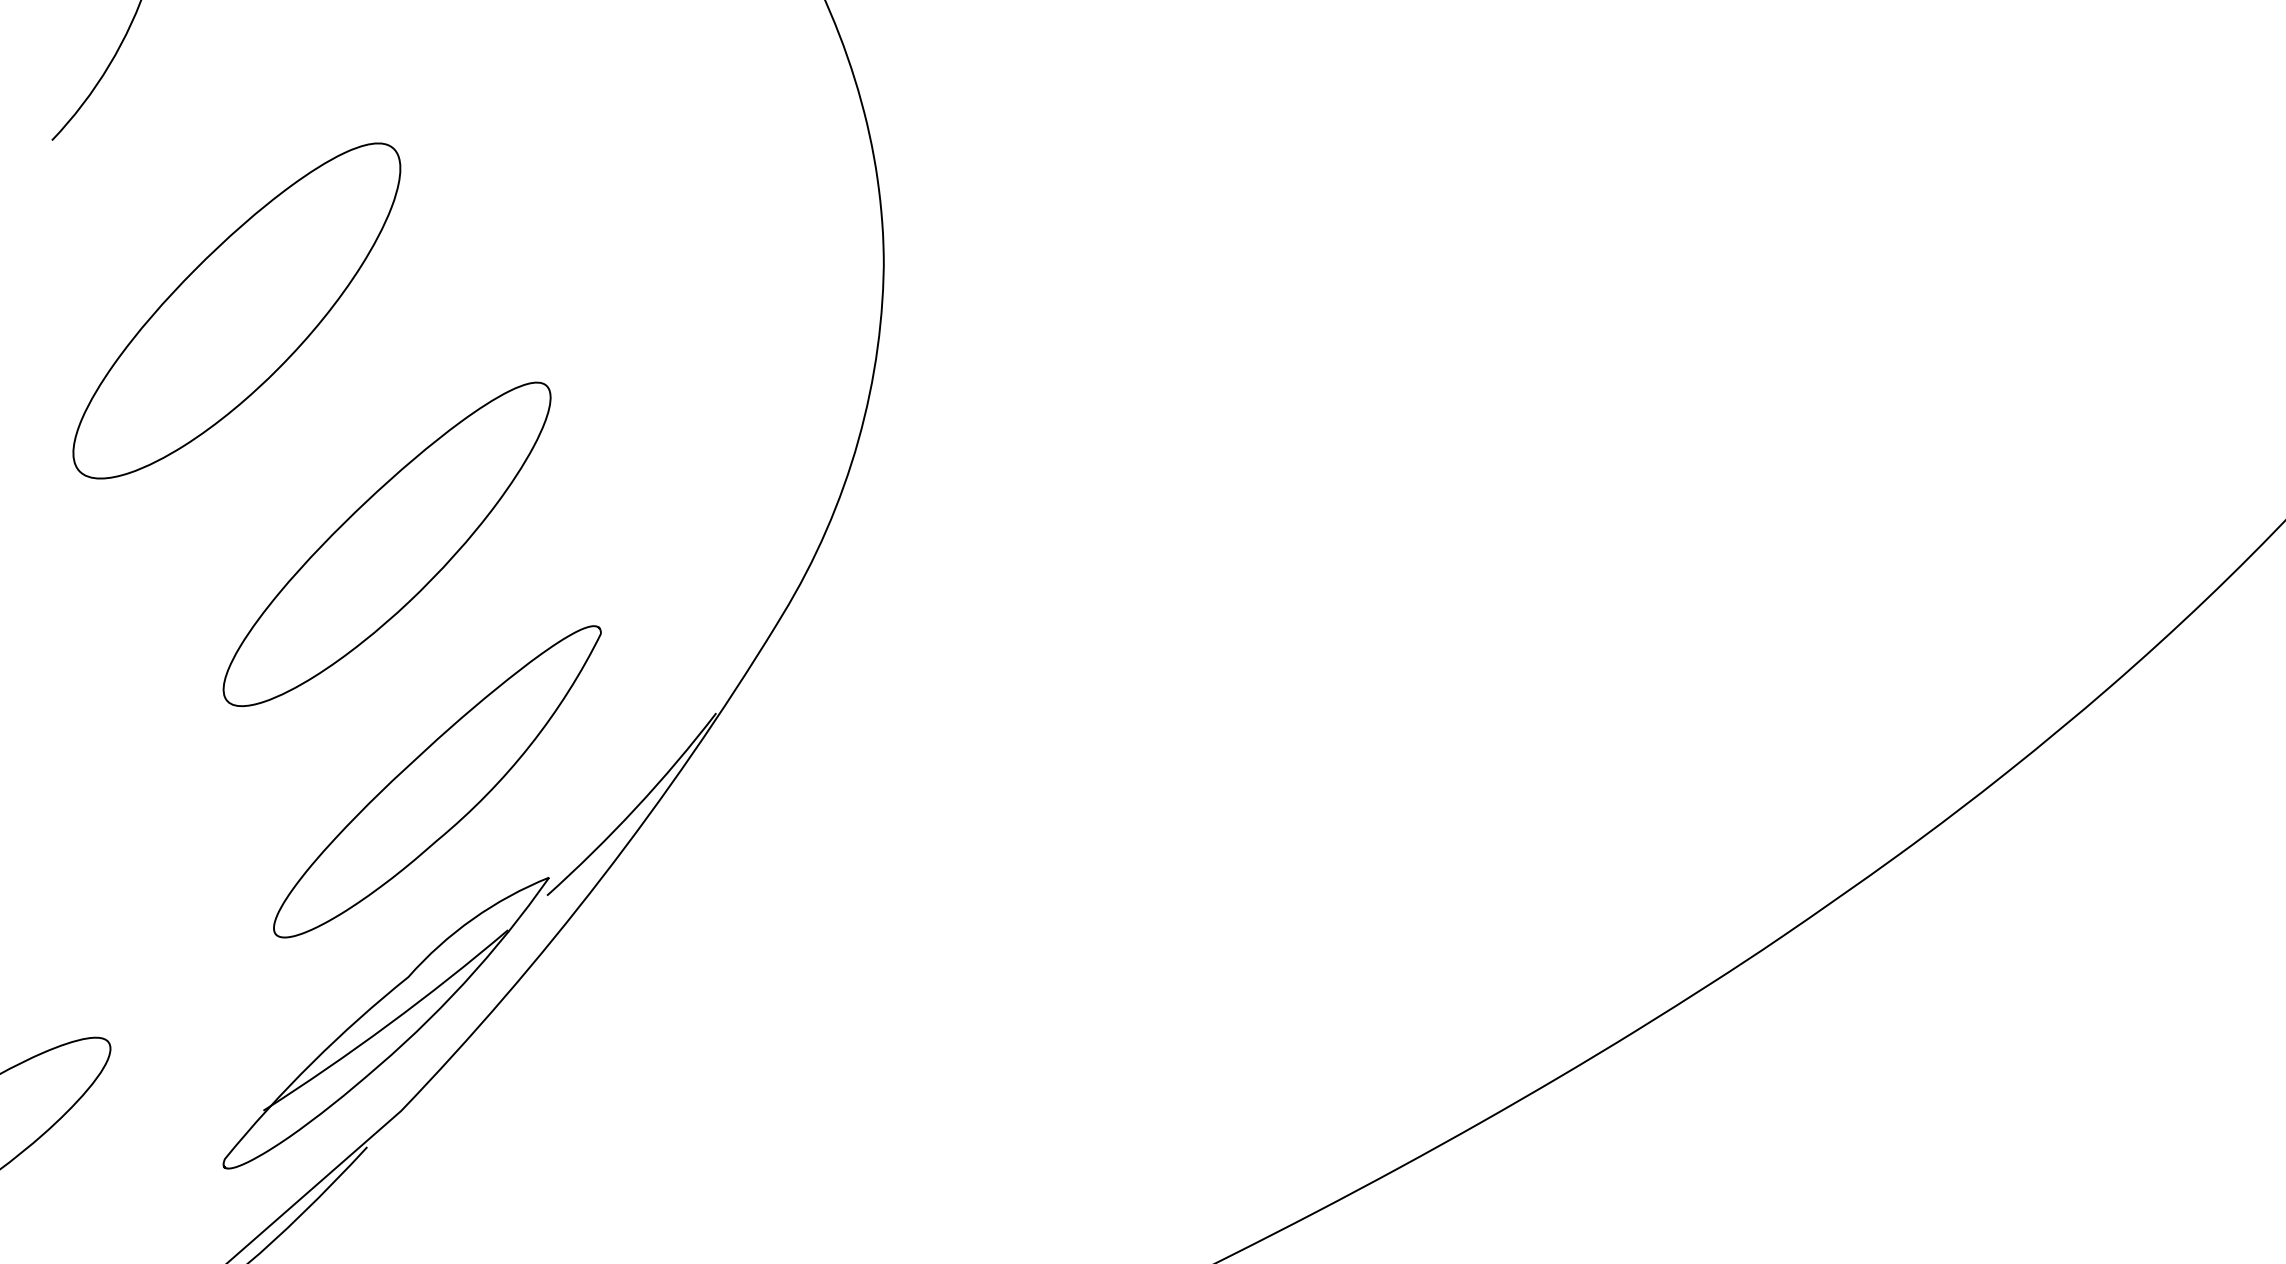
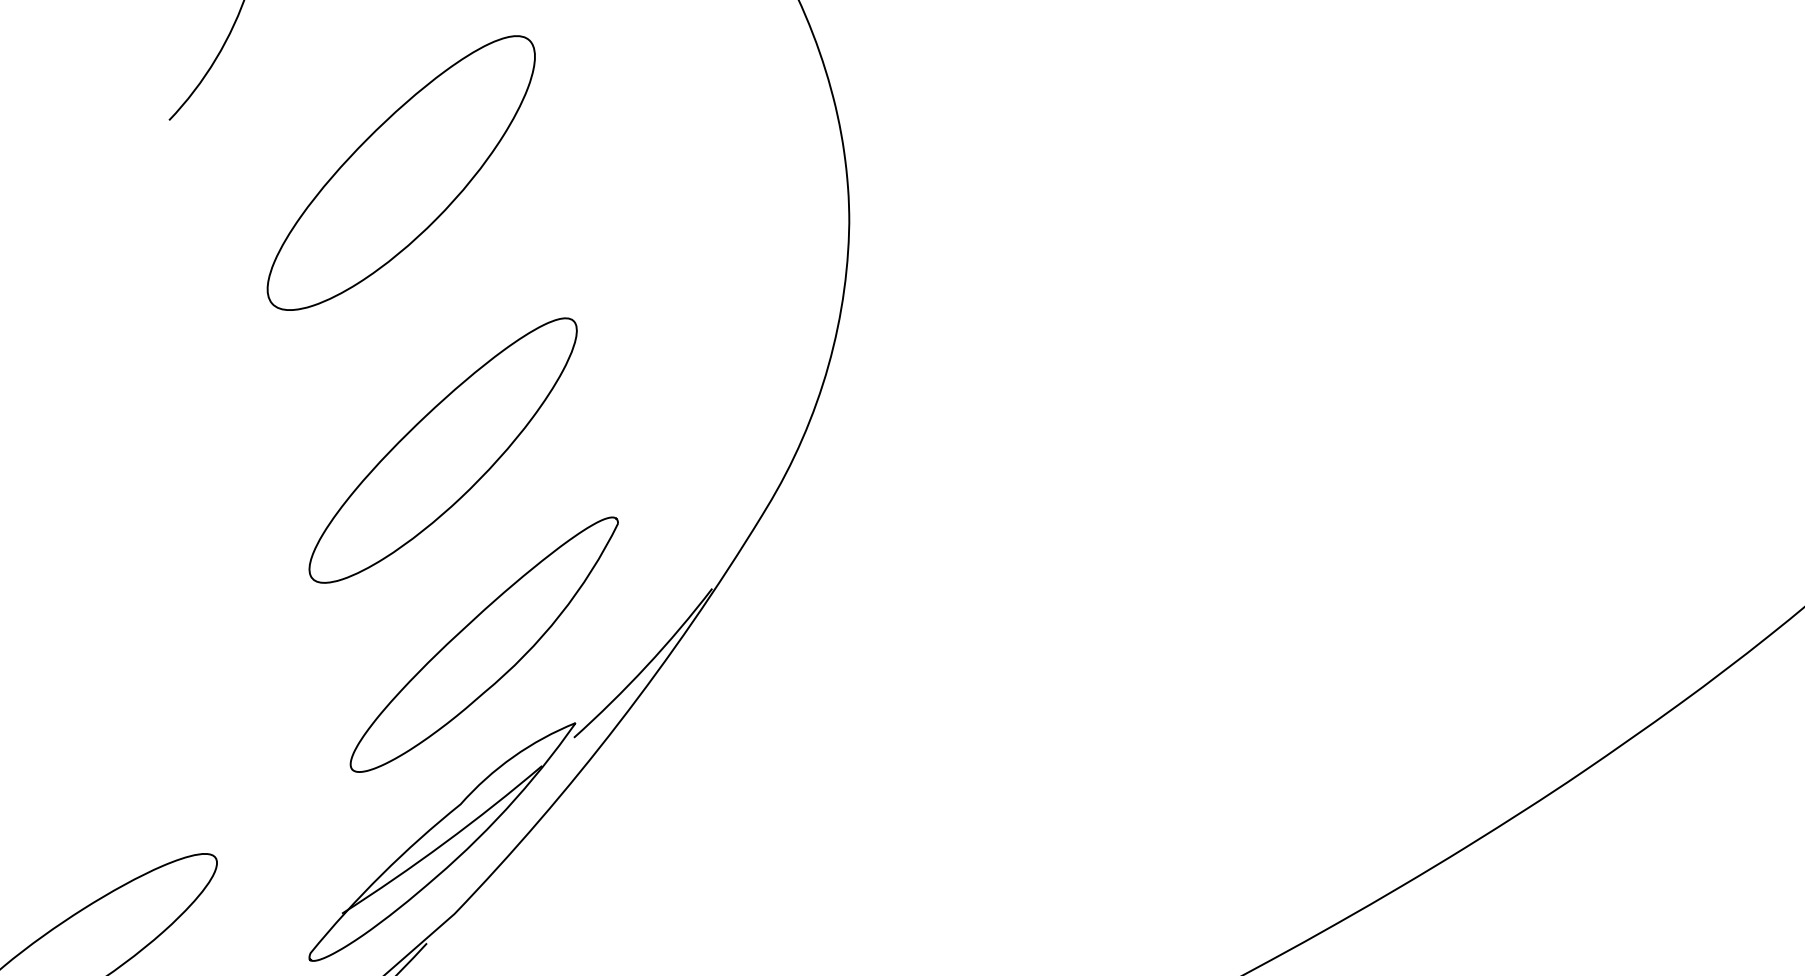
part: (236, 310) -> (400, 172), moved

